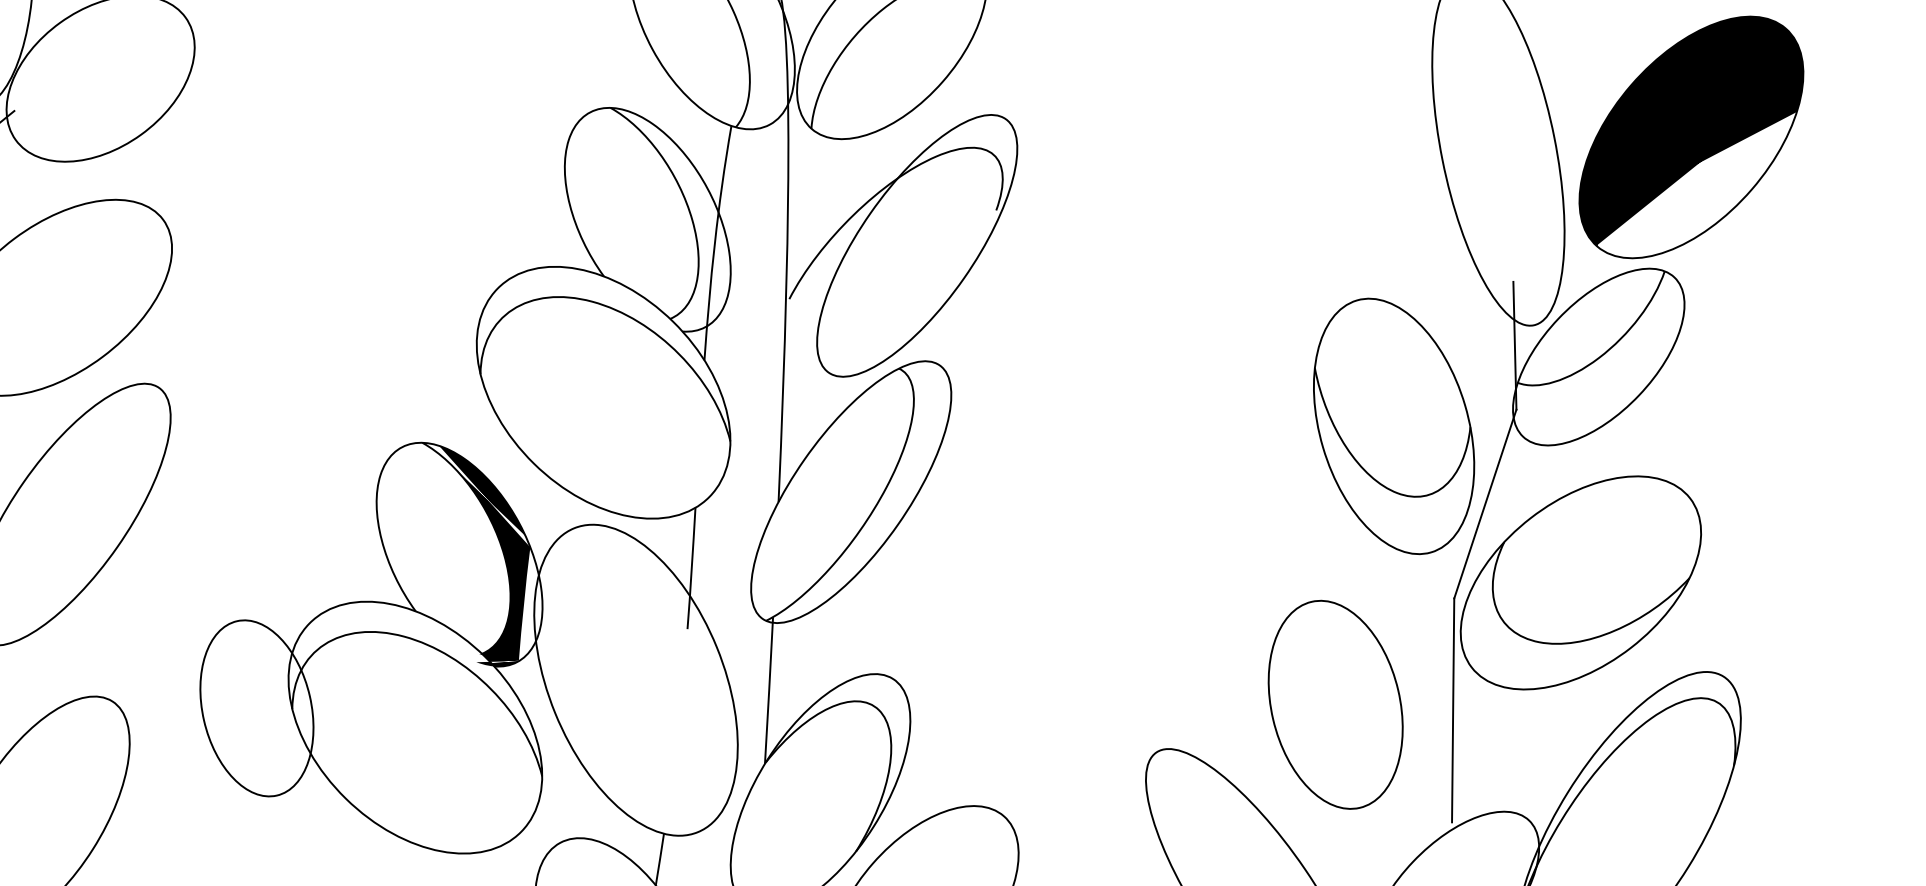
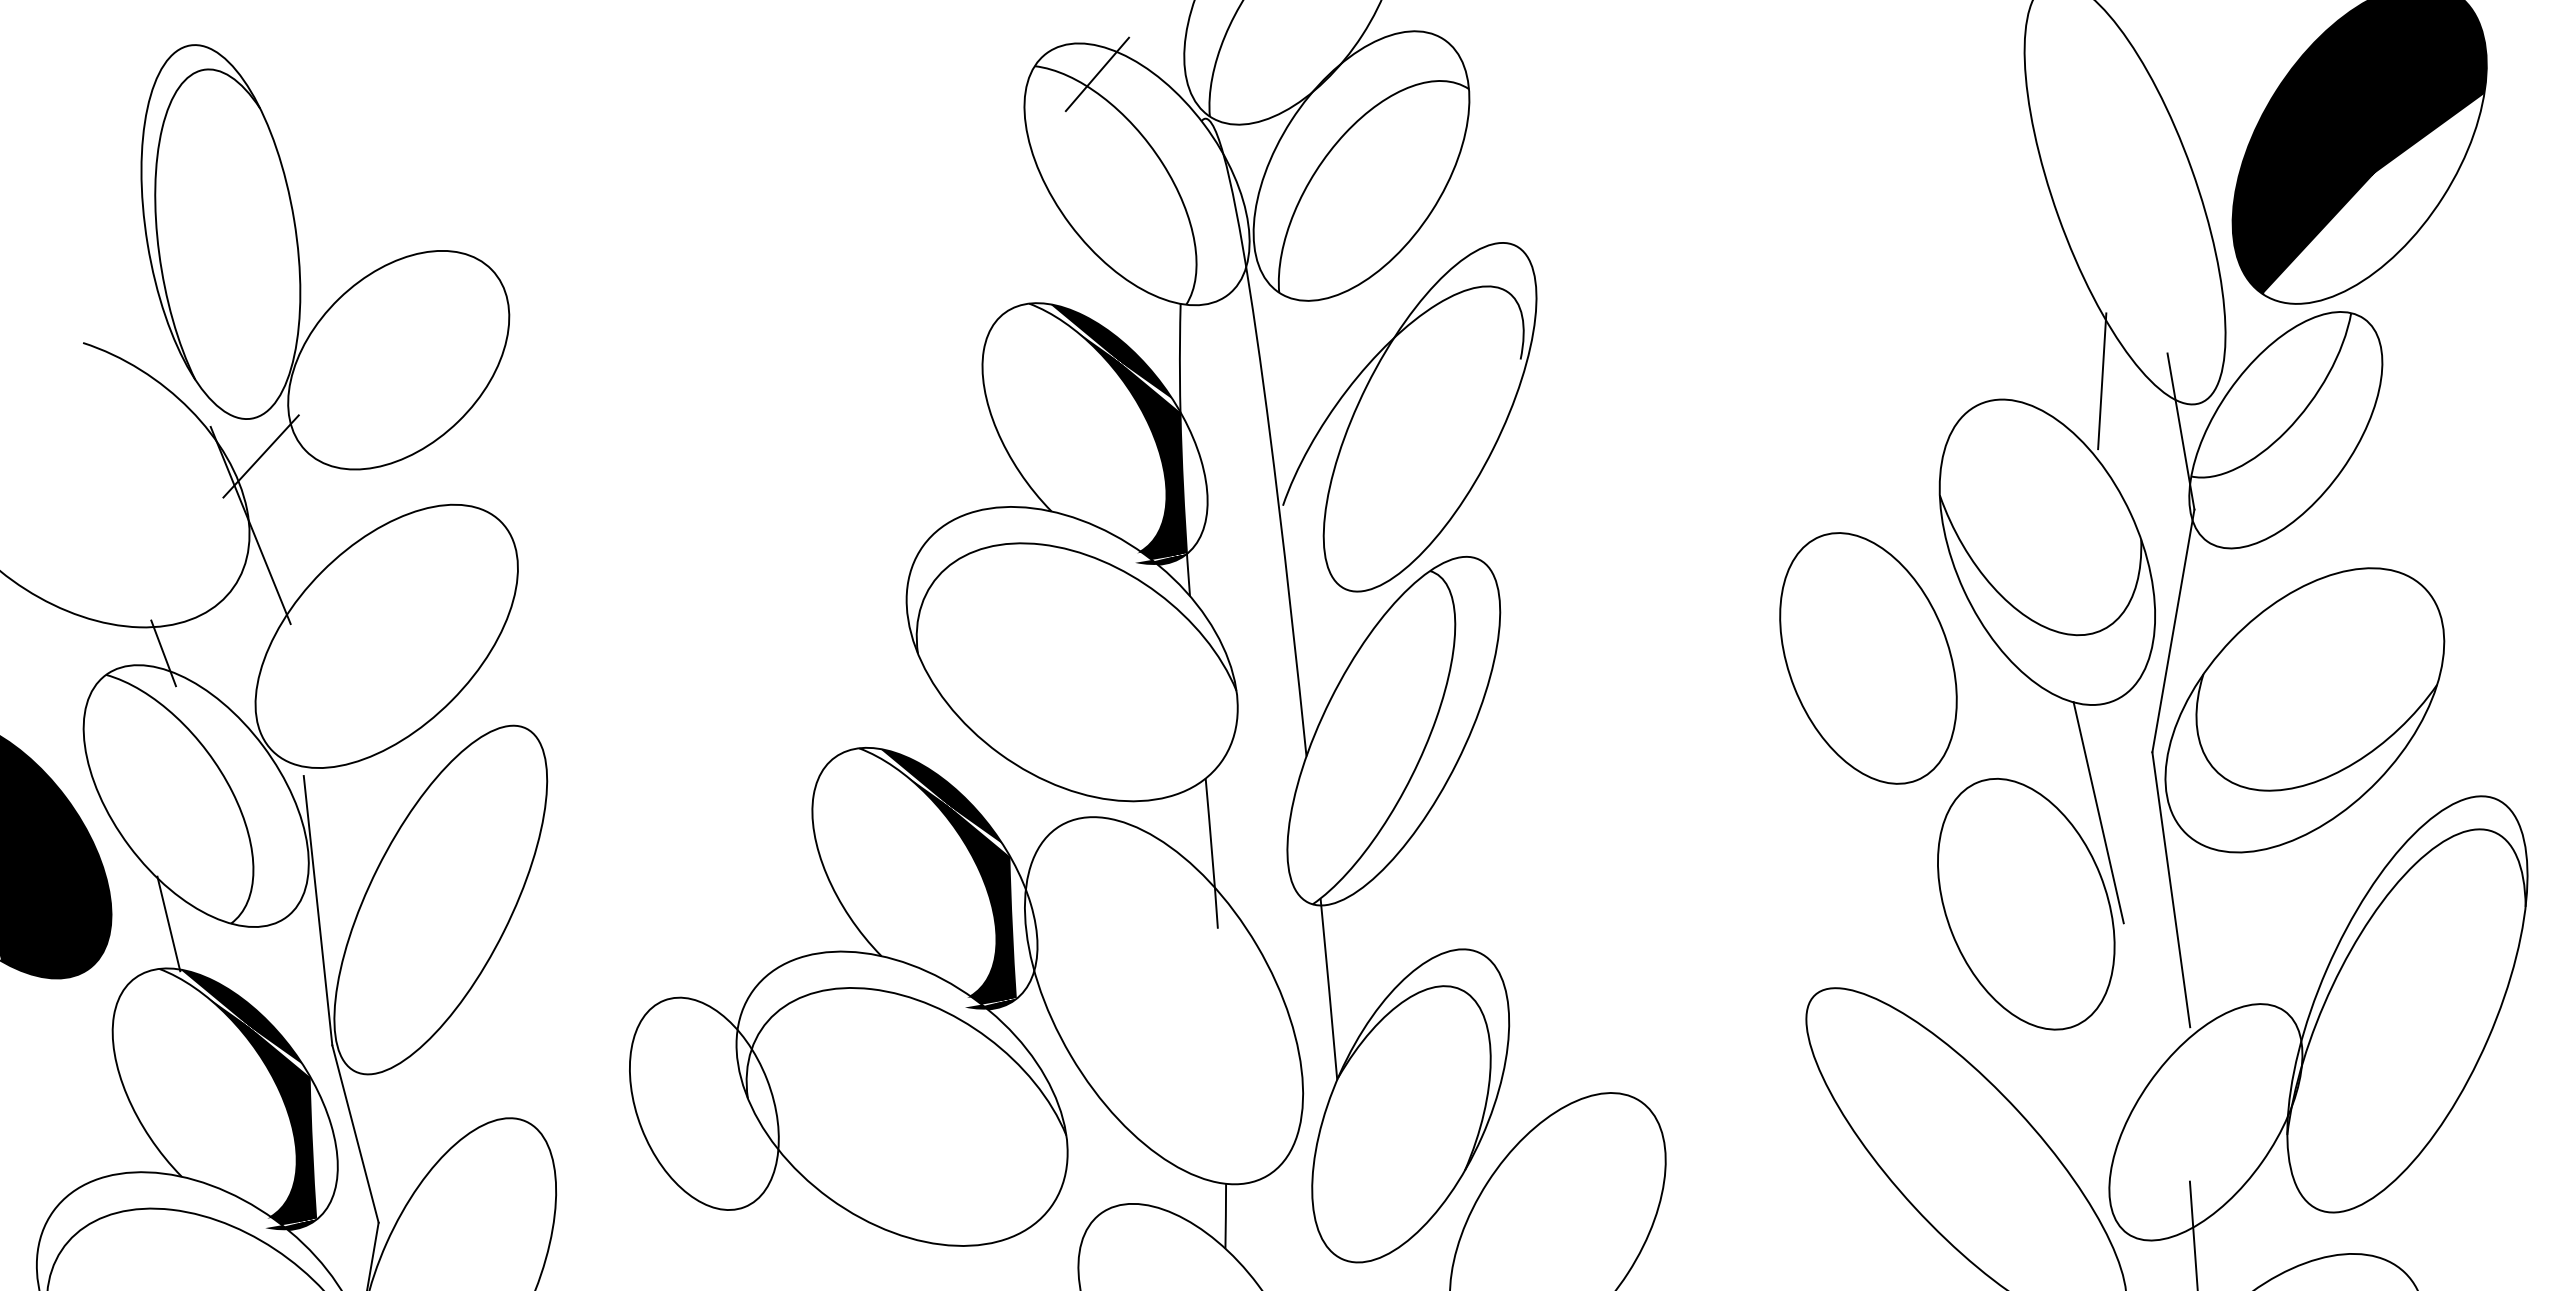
fill: (667, 223) -> (1119, 434), added
line: (1458, 296) -> (2102, 381), added
part: (1238, 490) -> (1868, 658), added
line: (1404, 640) -> (2098, 812), added

